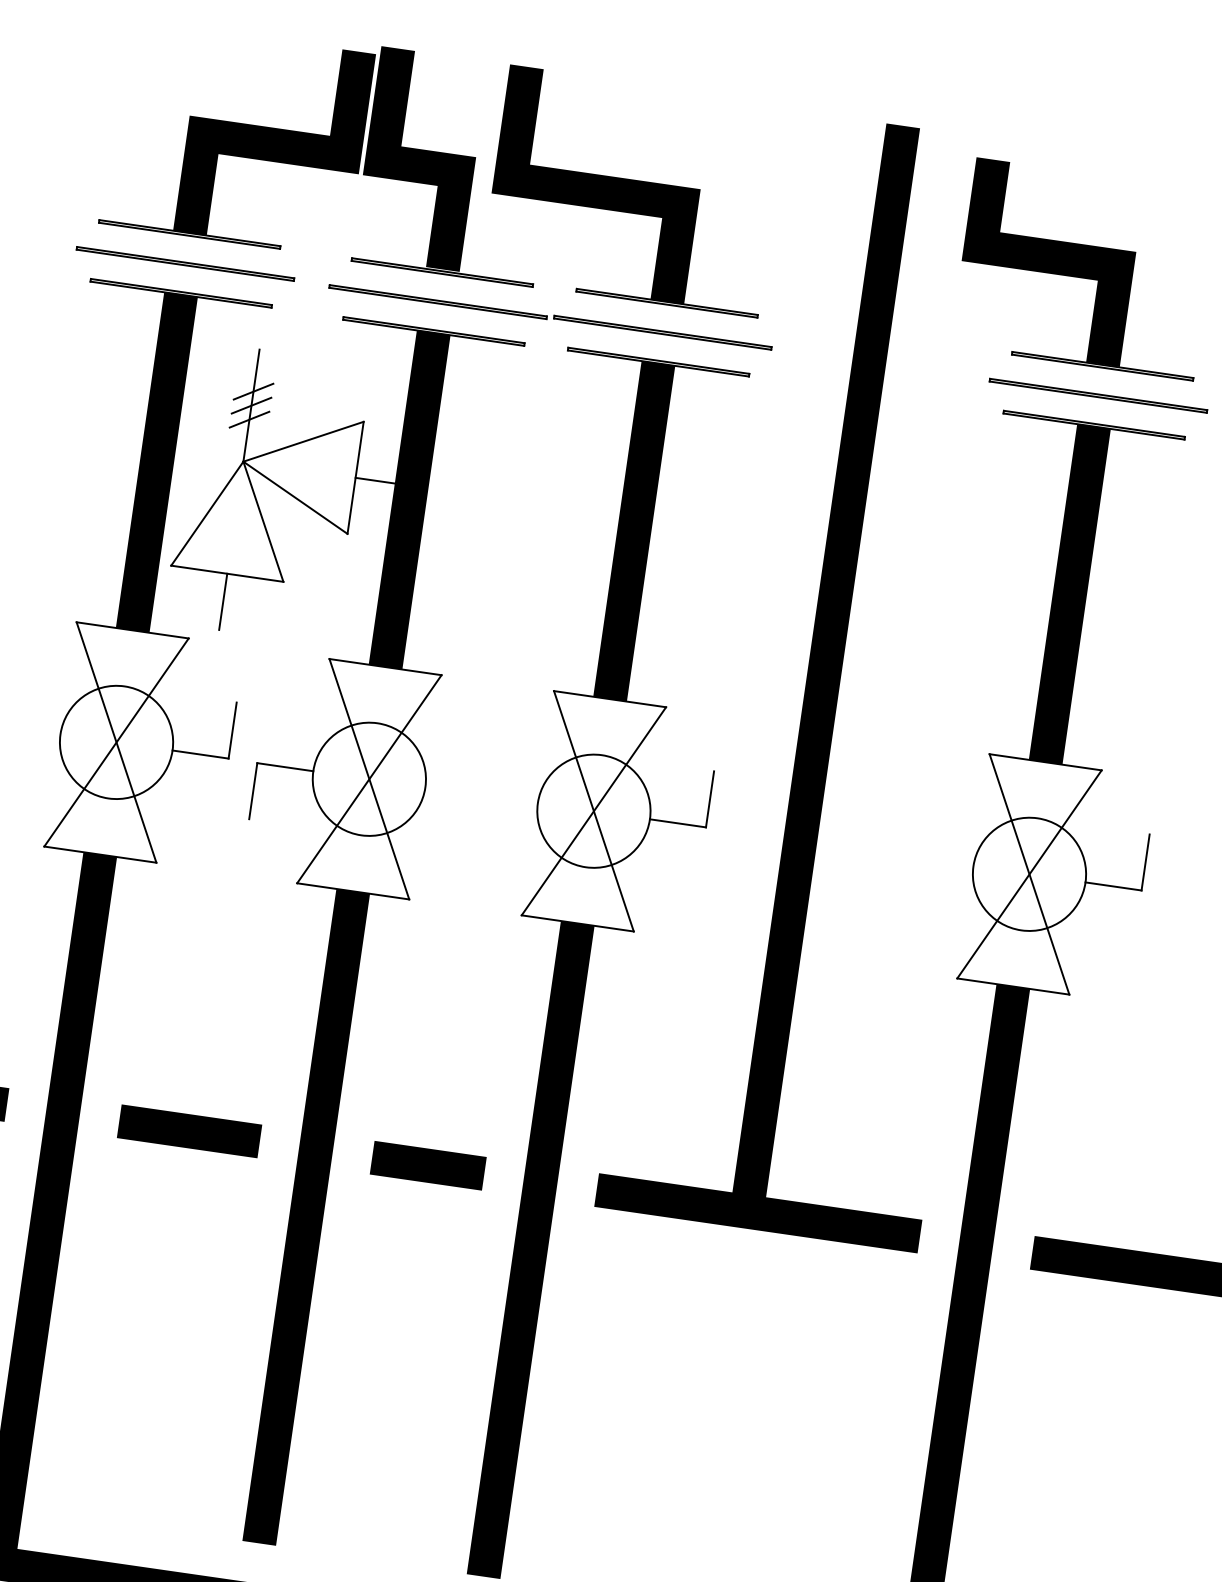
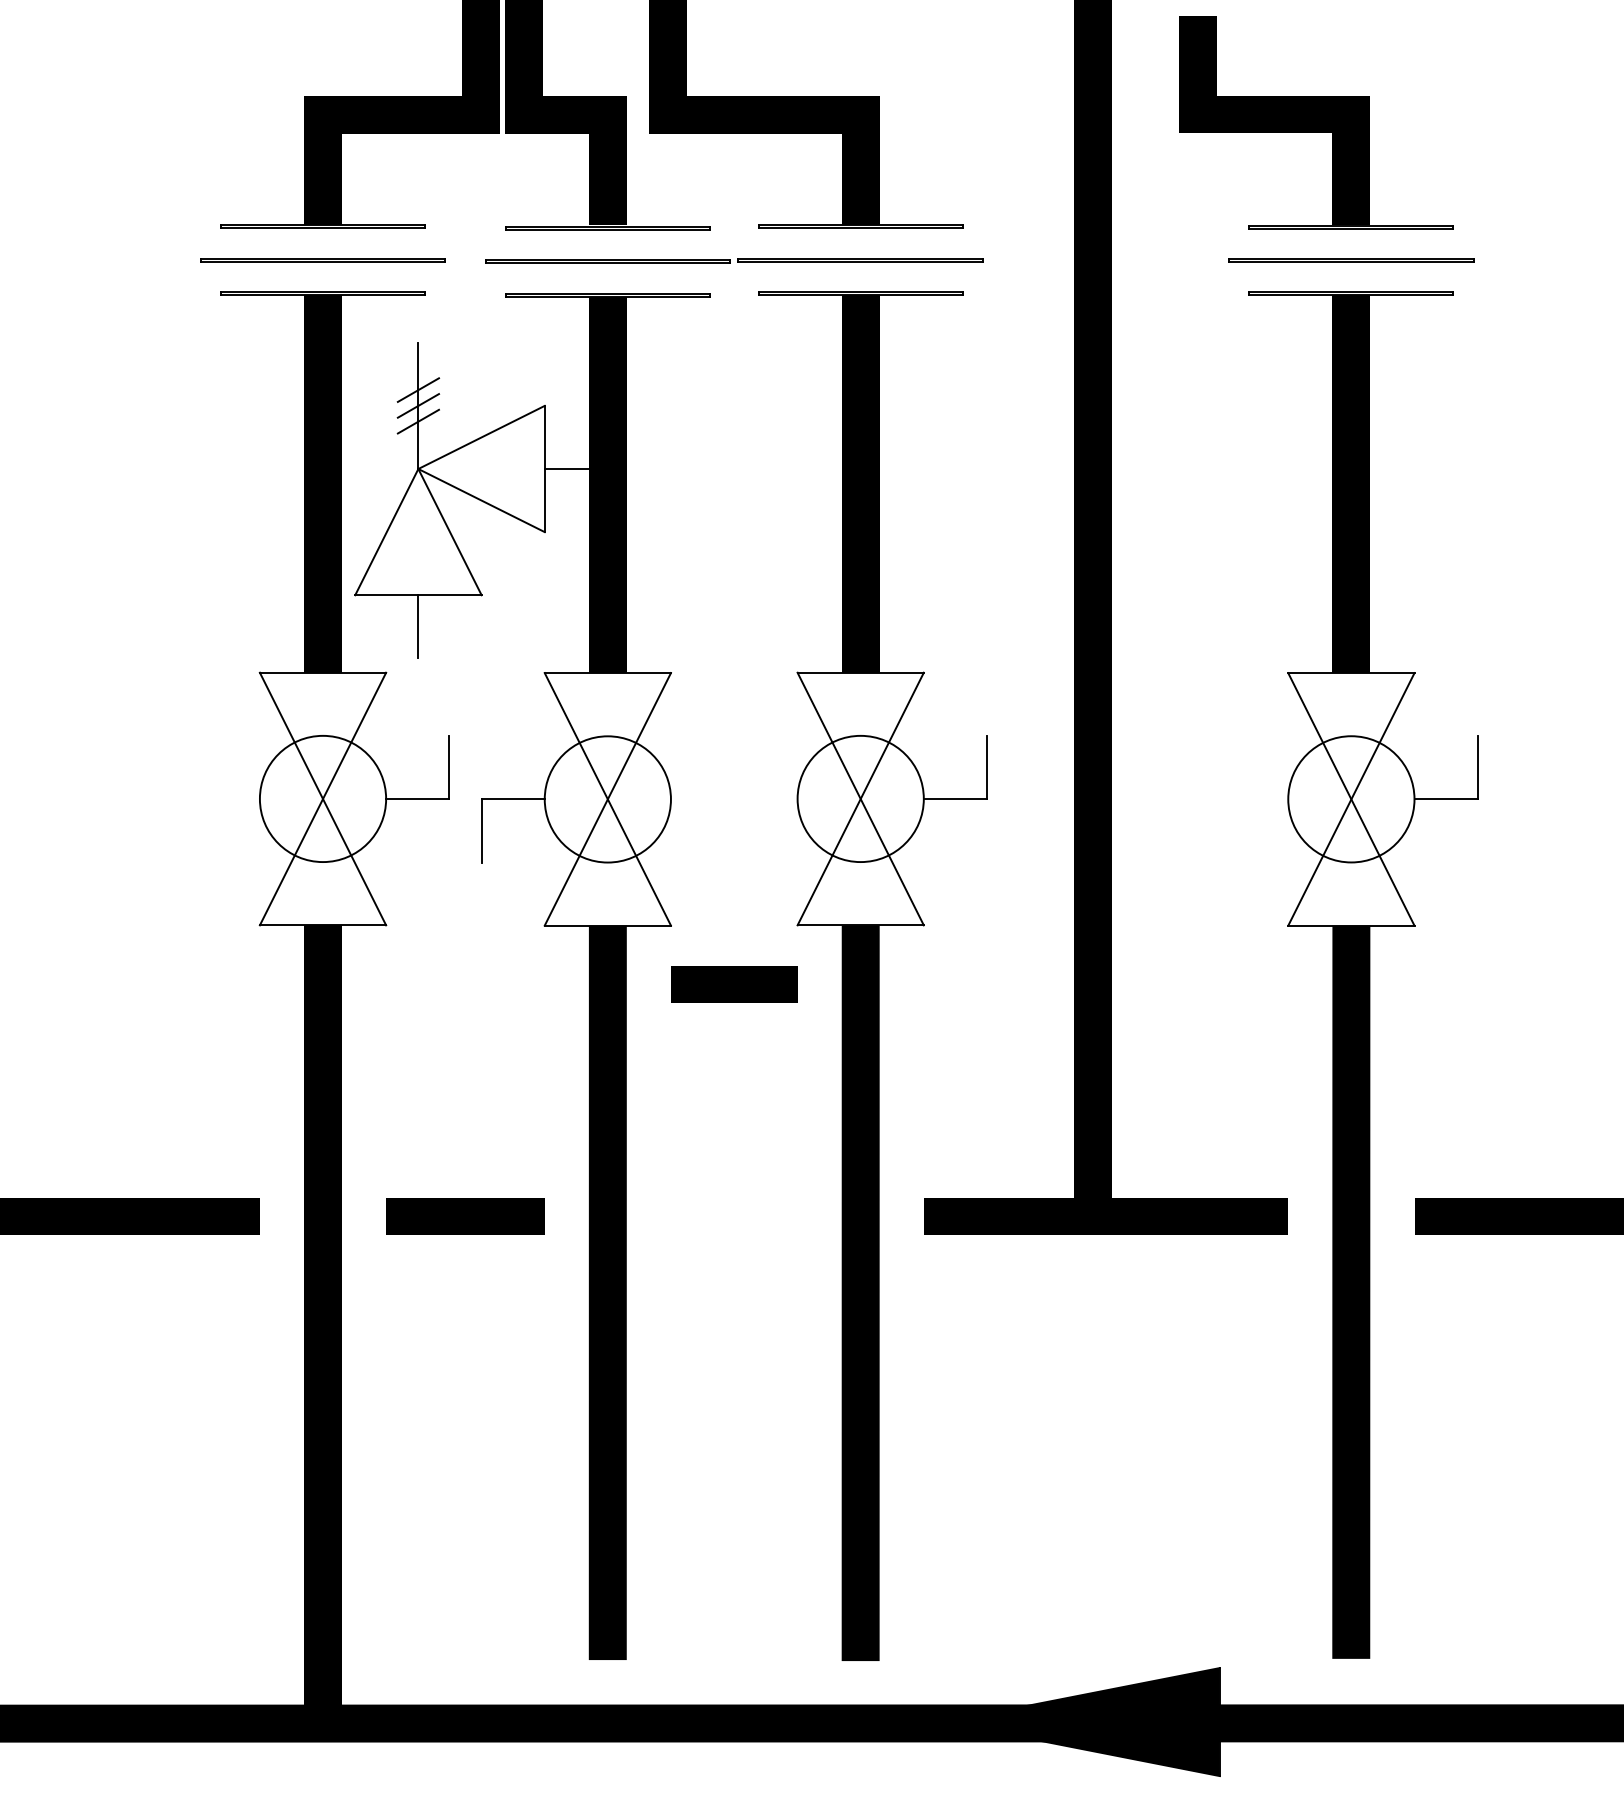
line: (428, 1165) -> (734, 984), moved

